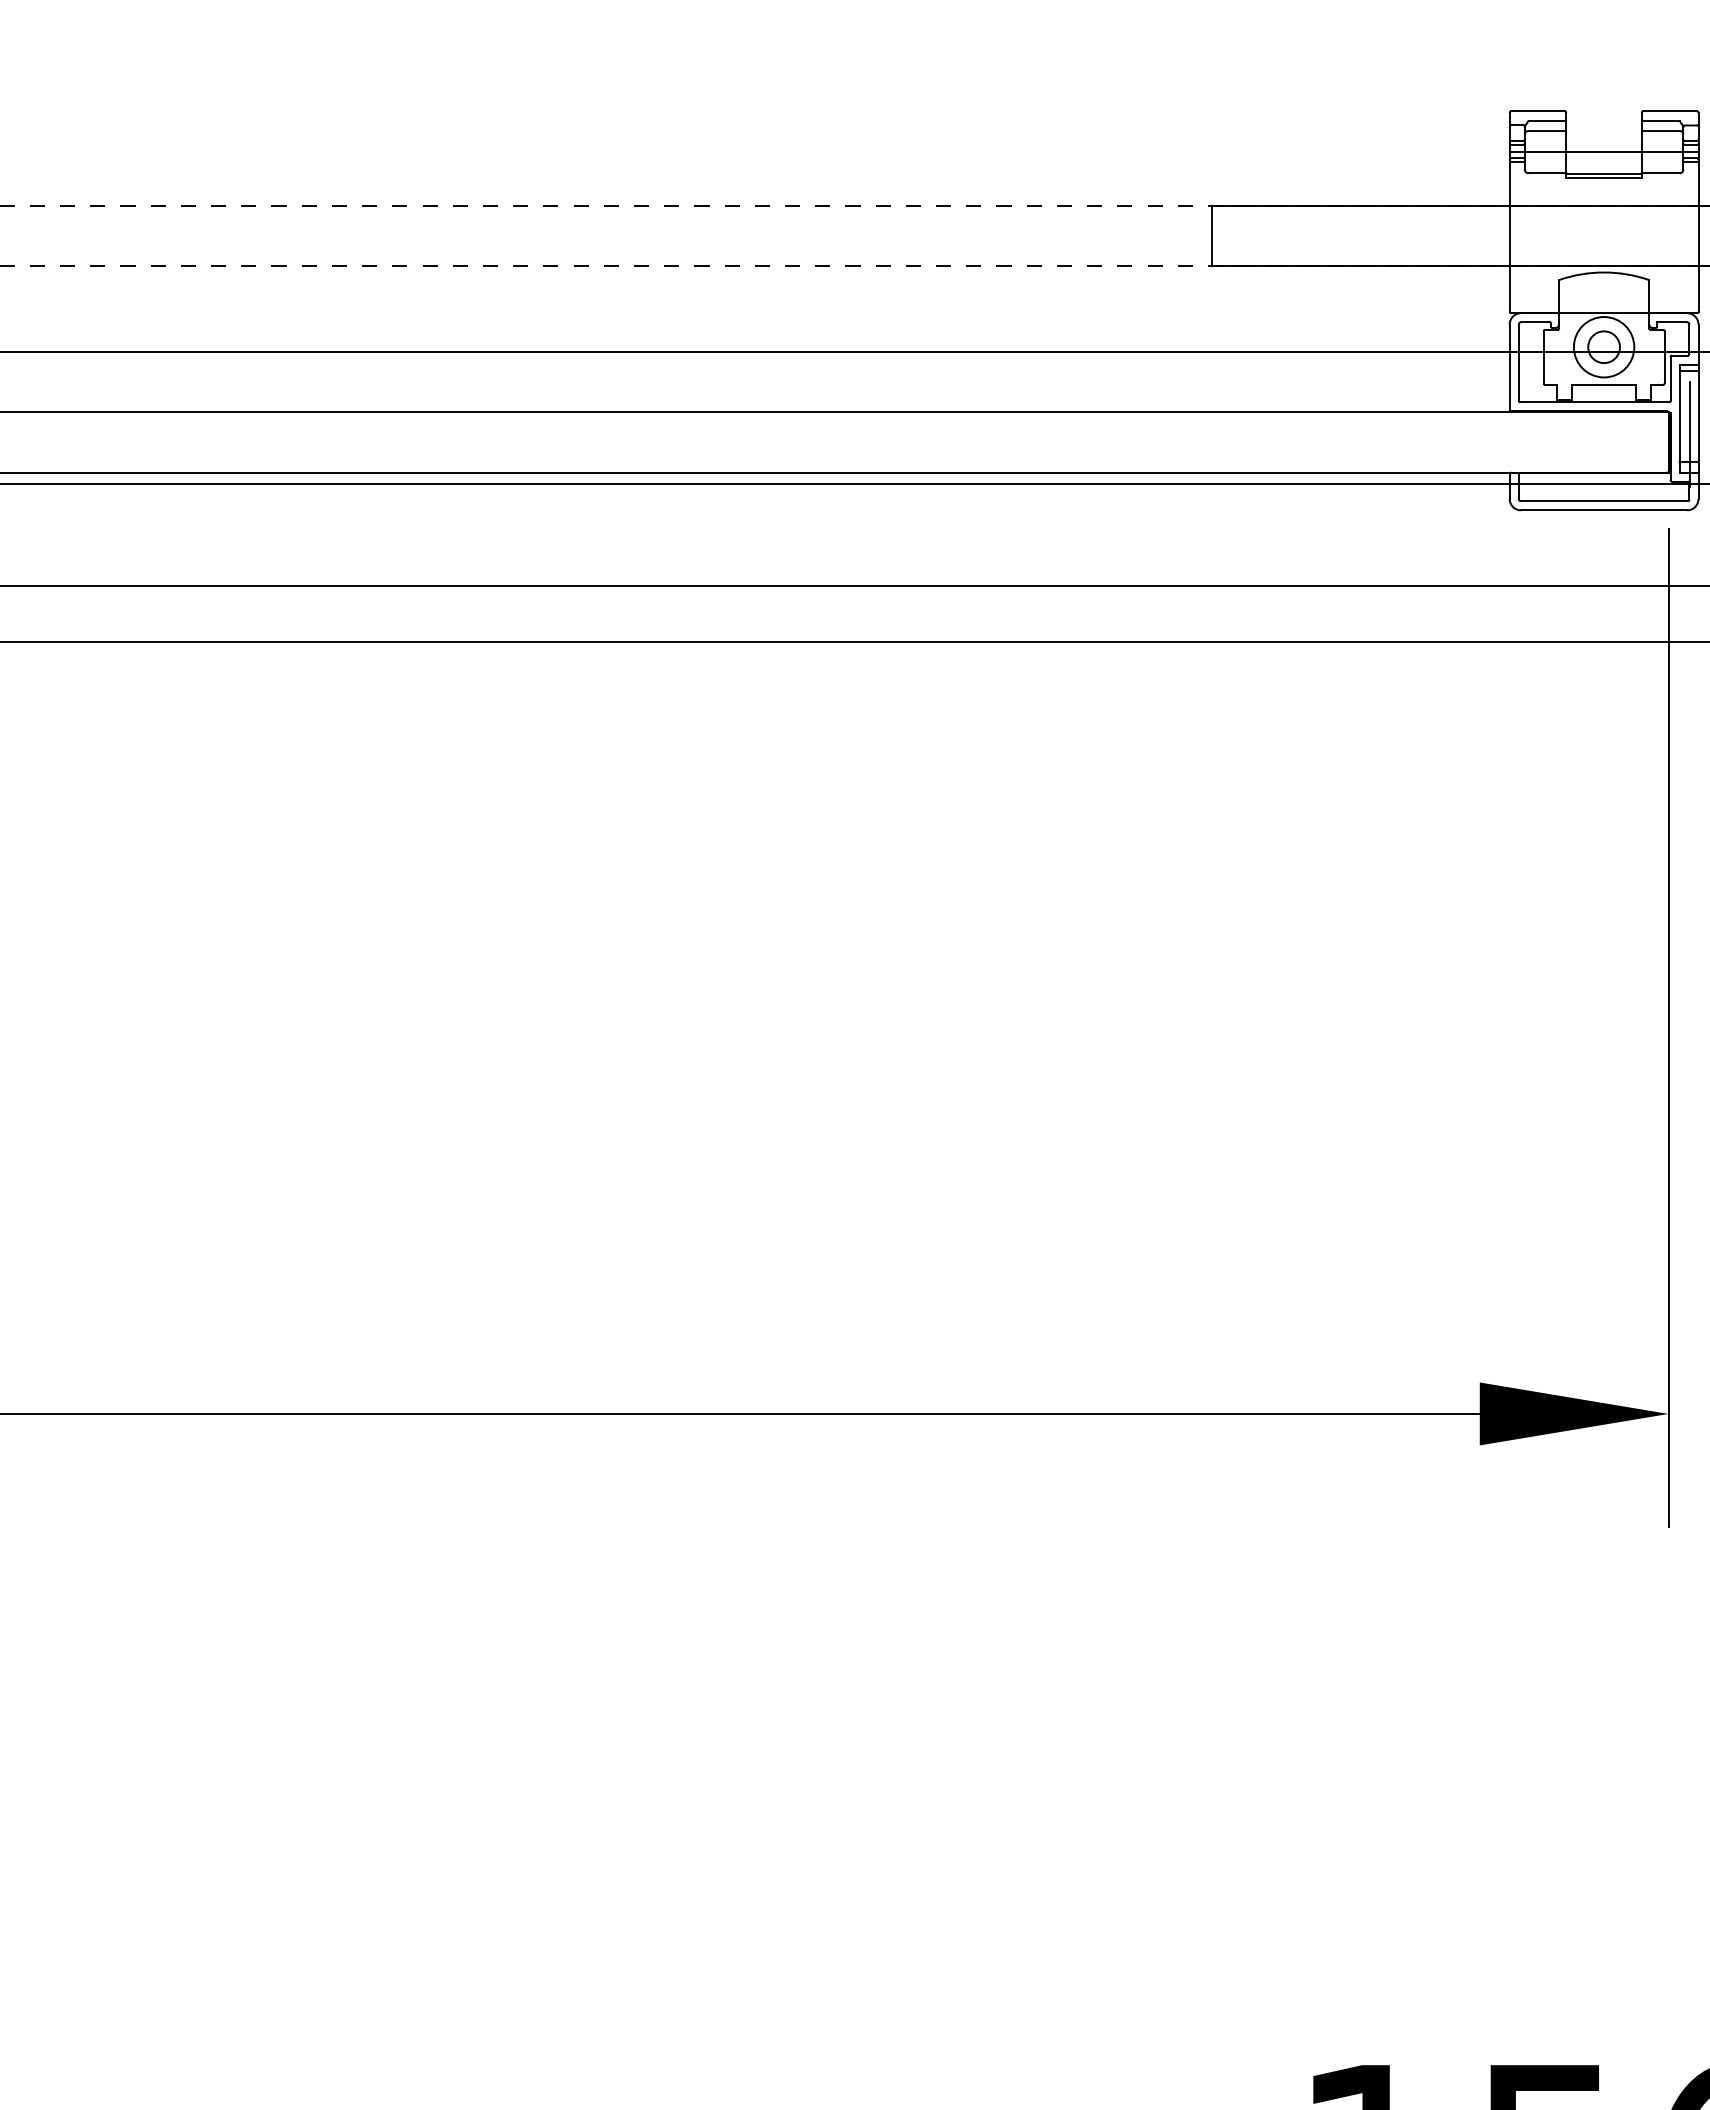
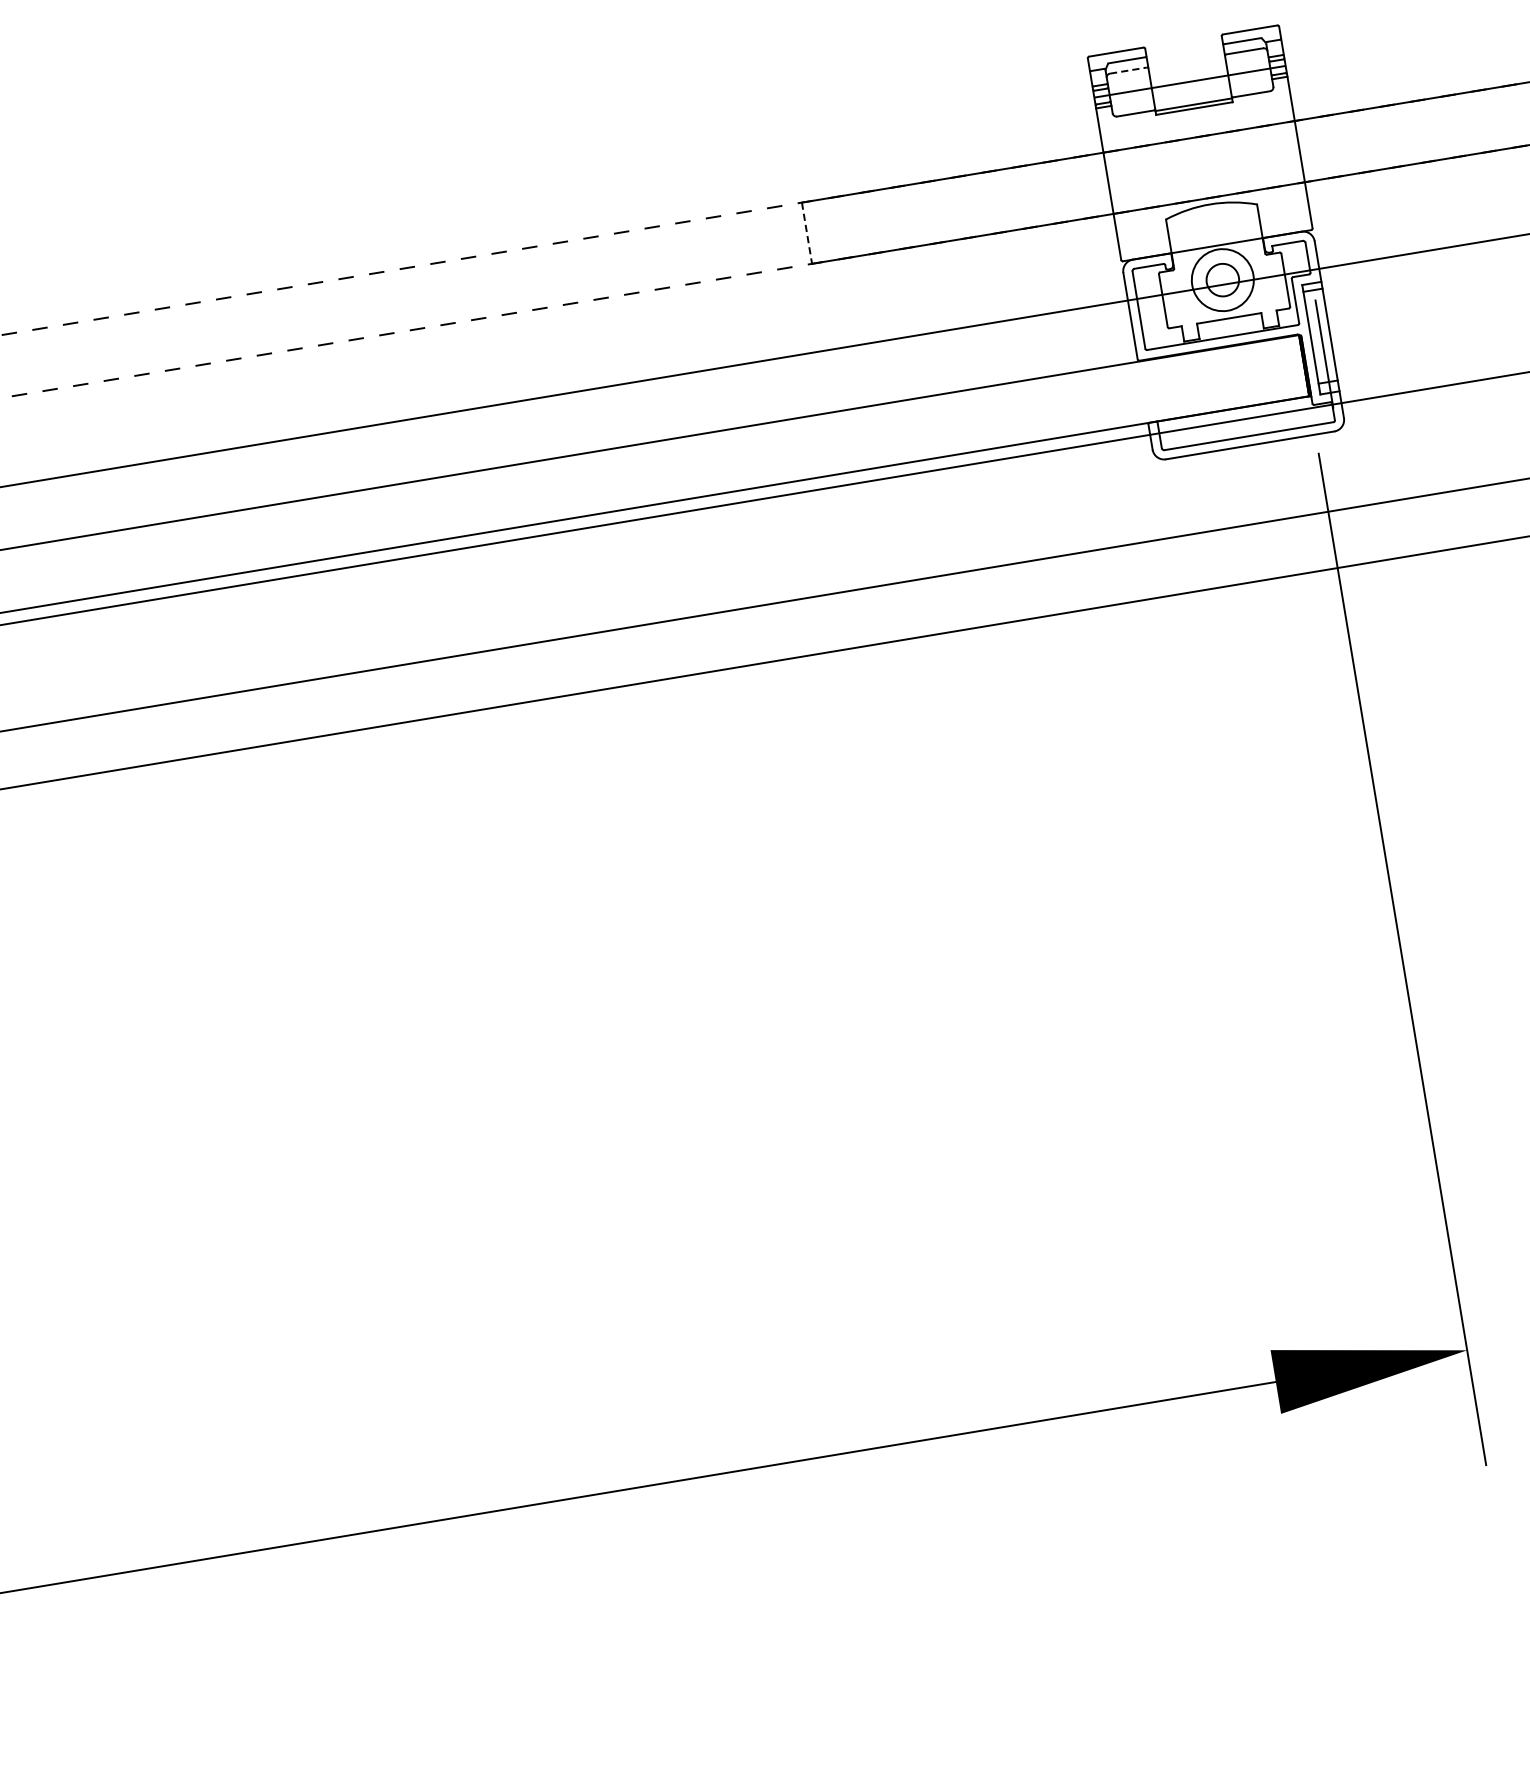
line: (1547, 131) -> (1129, 71), solid -> dashed
line: (1212, 236) -> (807, 233), solid -> dashed

